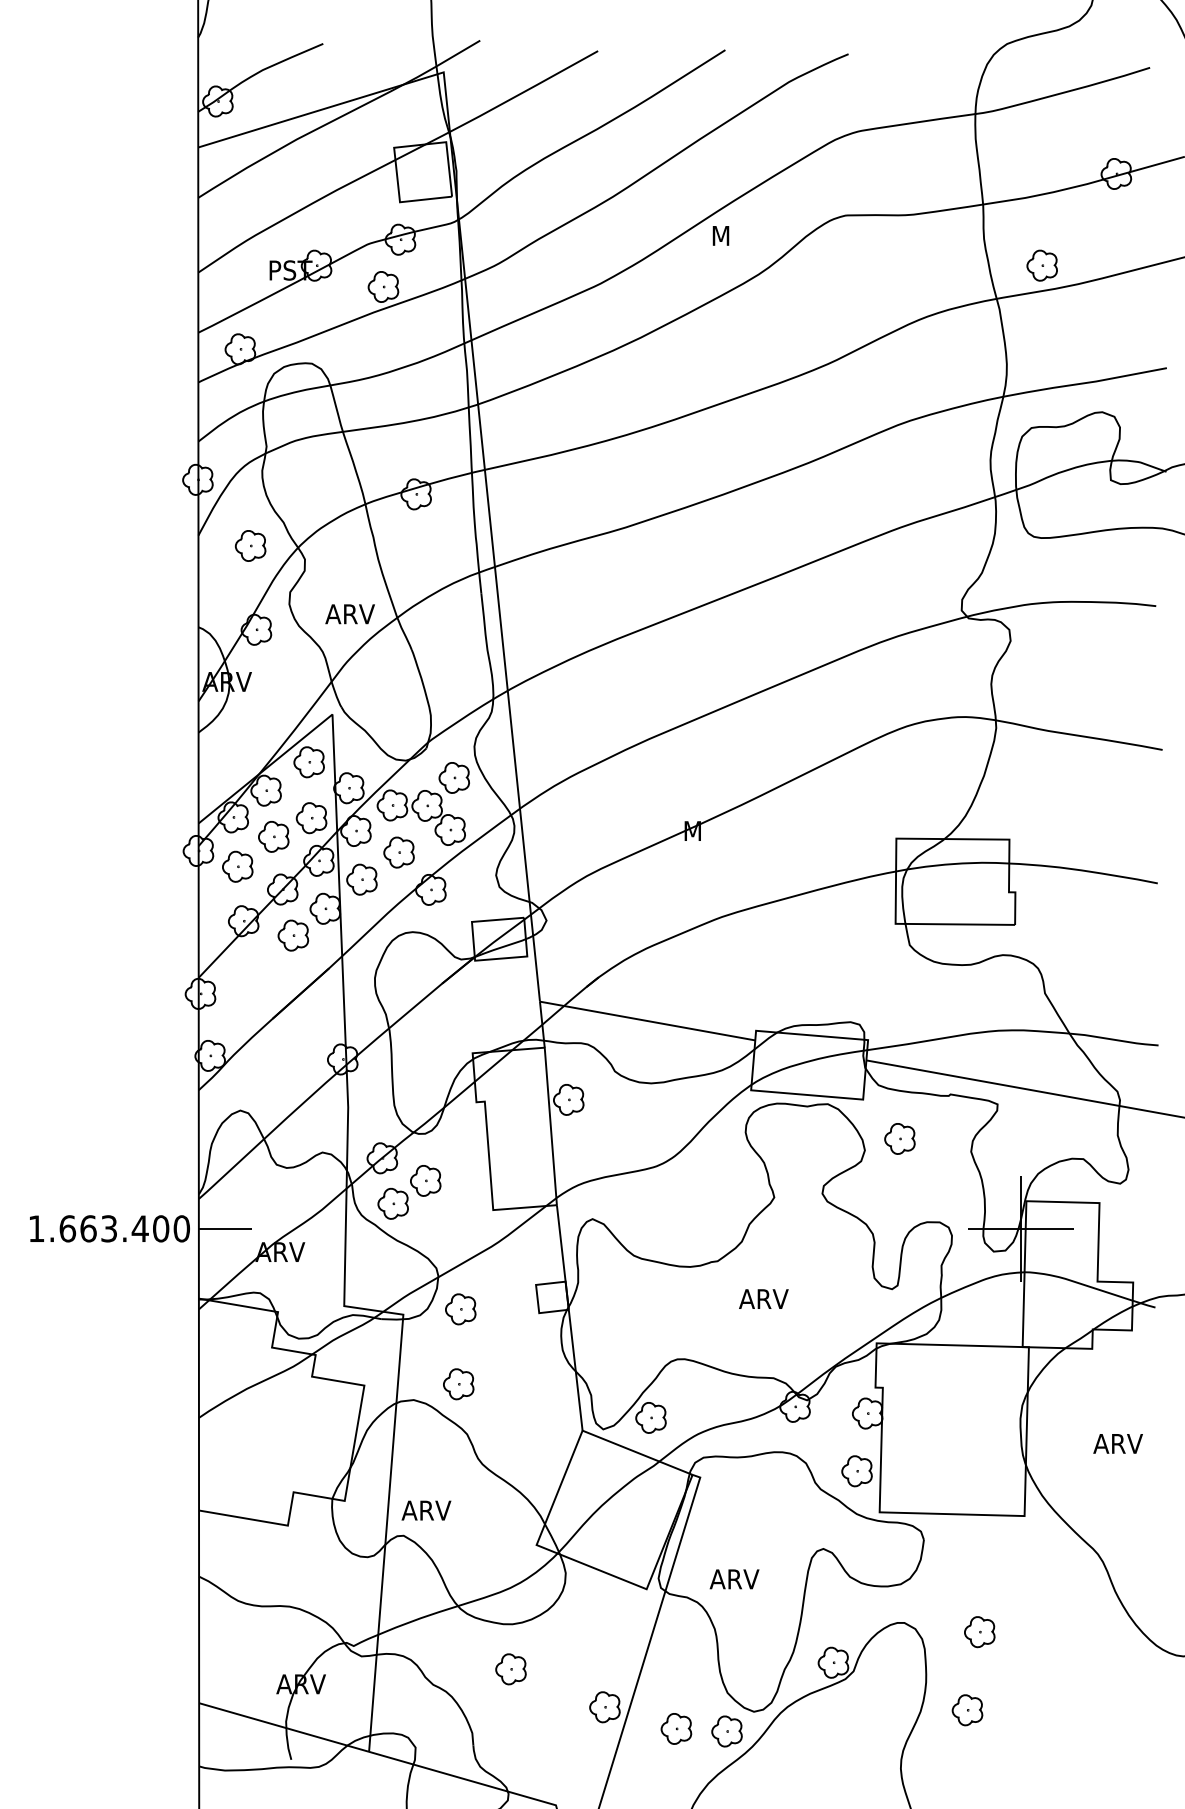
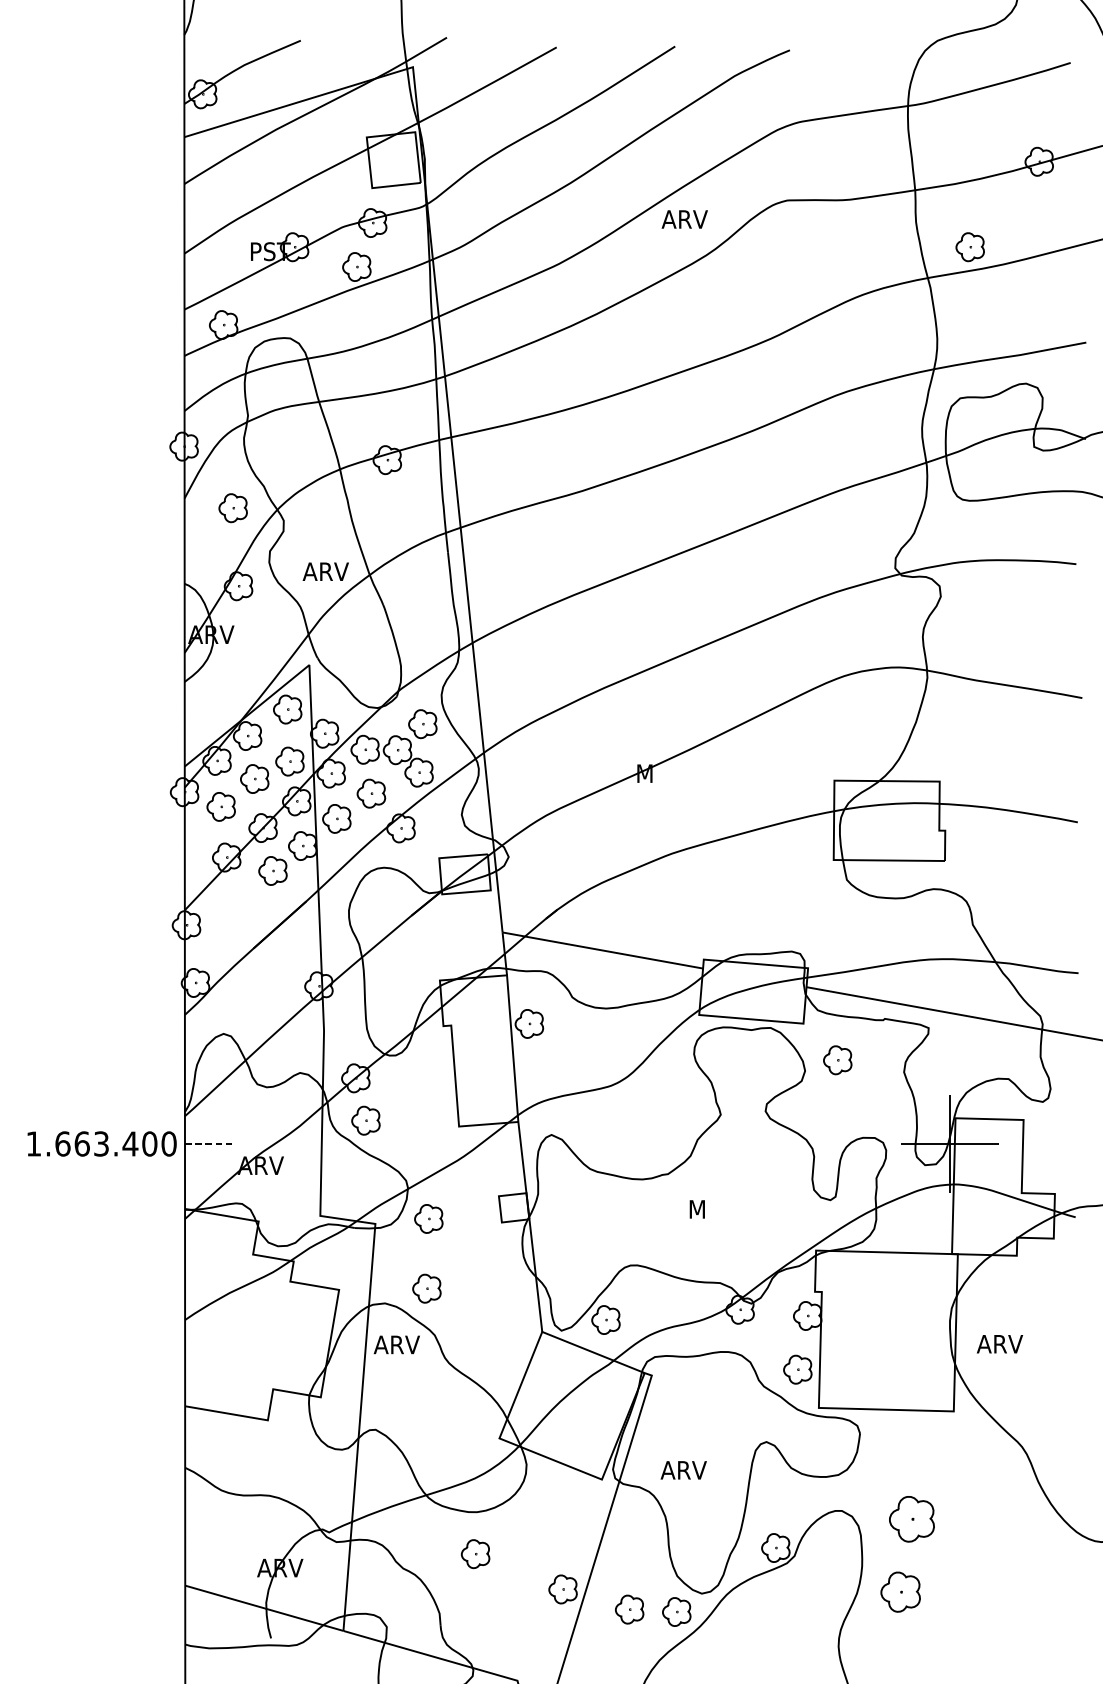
text: (735, 235) -> (684, 219), M -> ARV
part: (425, 1180) -> (396, 1098), removed
line: (225, 1228) -> (209, 1143), solid -> dashed
text: (763, 1298) -> (710, 1208), ARV -> M
text: (1117, 1443) -> (999, 1343), moved
text: (426, 1510) -> (396, 1344), moved
part: (979, 1632) -> (911, 1519), size x1.6
part: (967, 1710) -> (900, 1592), size x1.4

